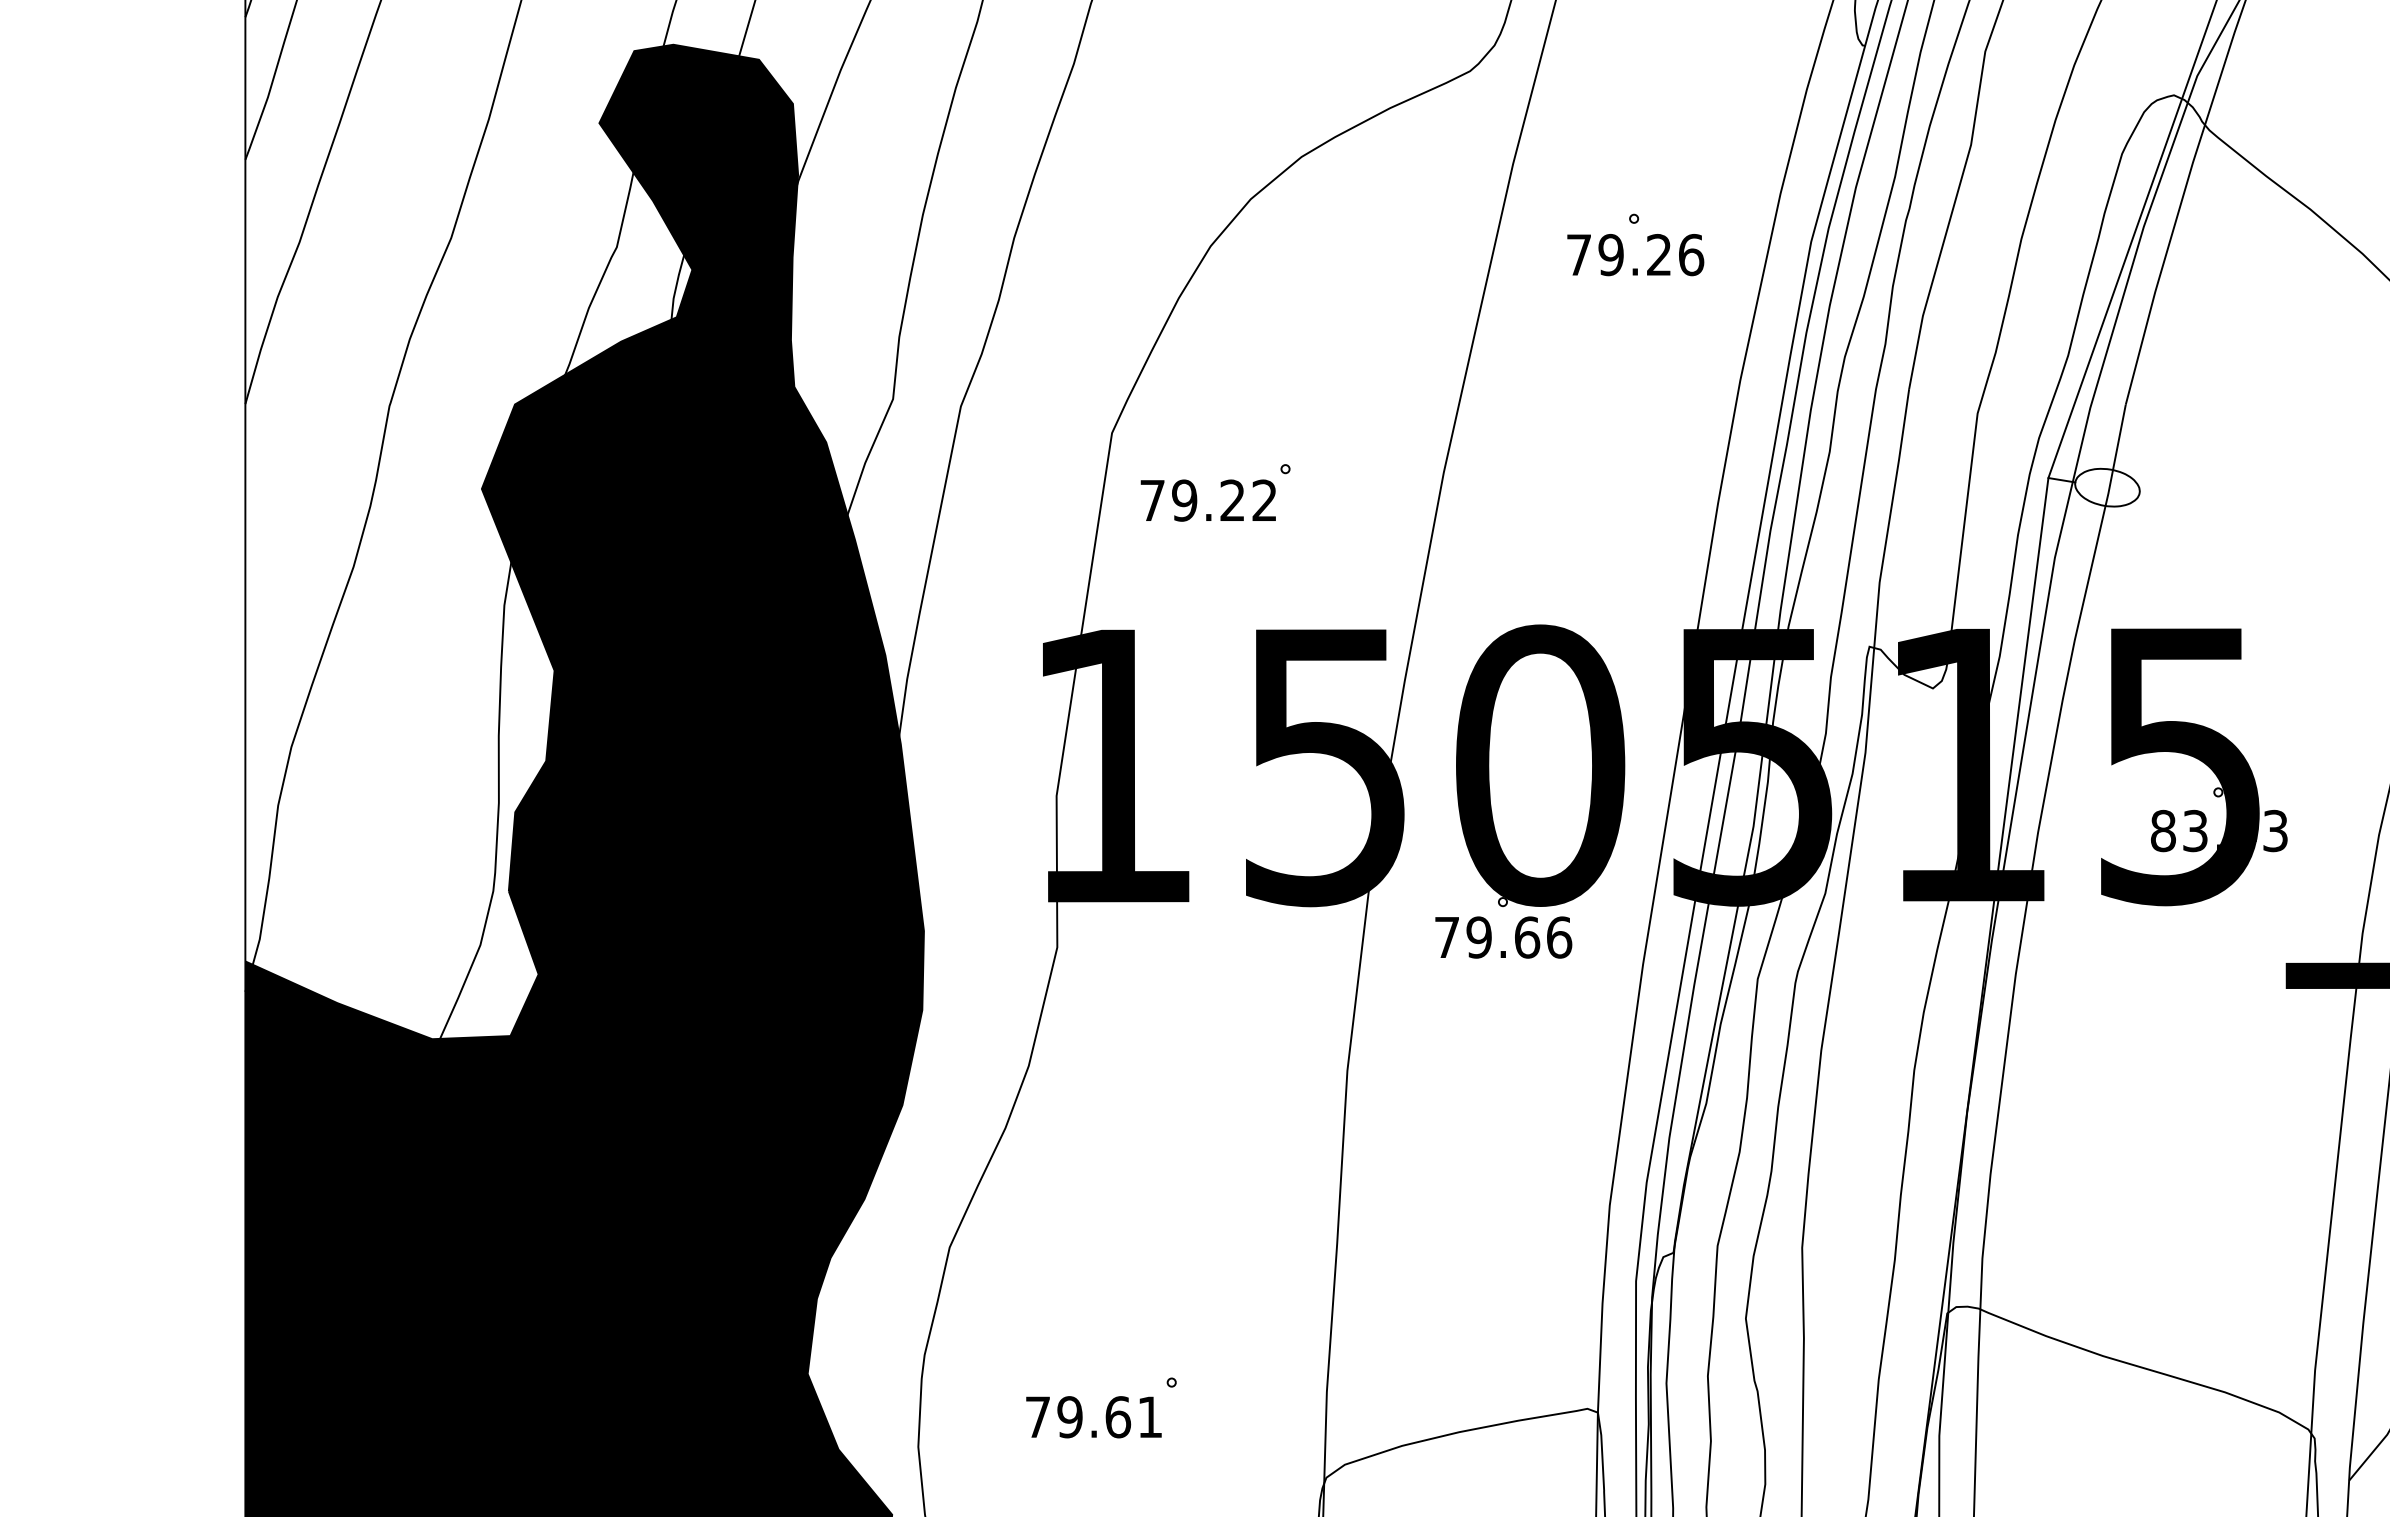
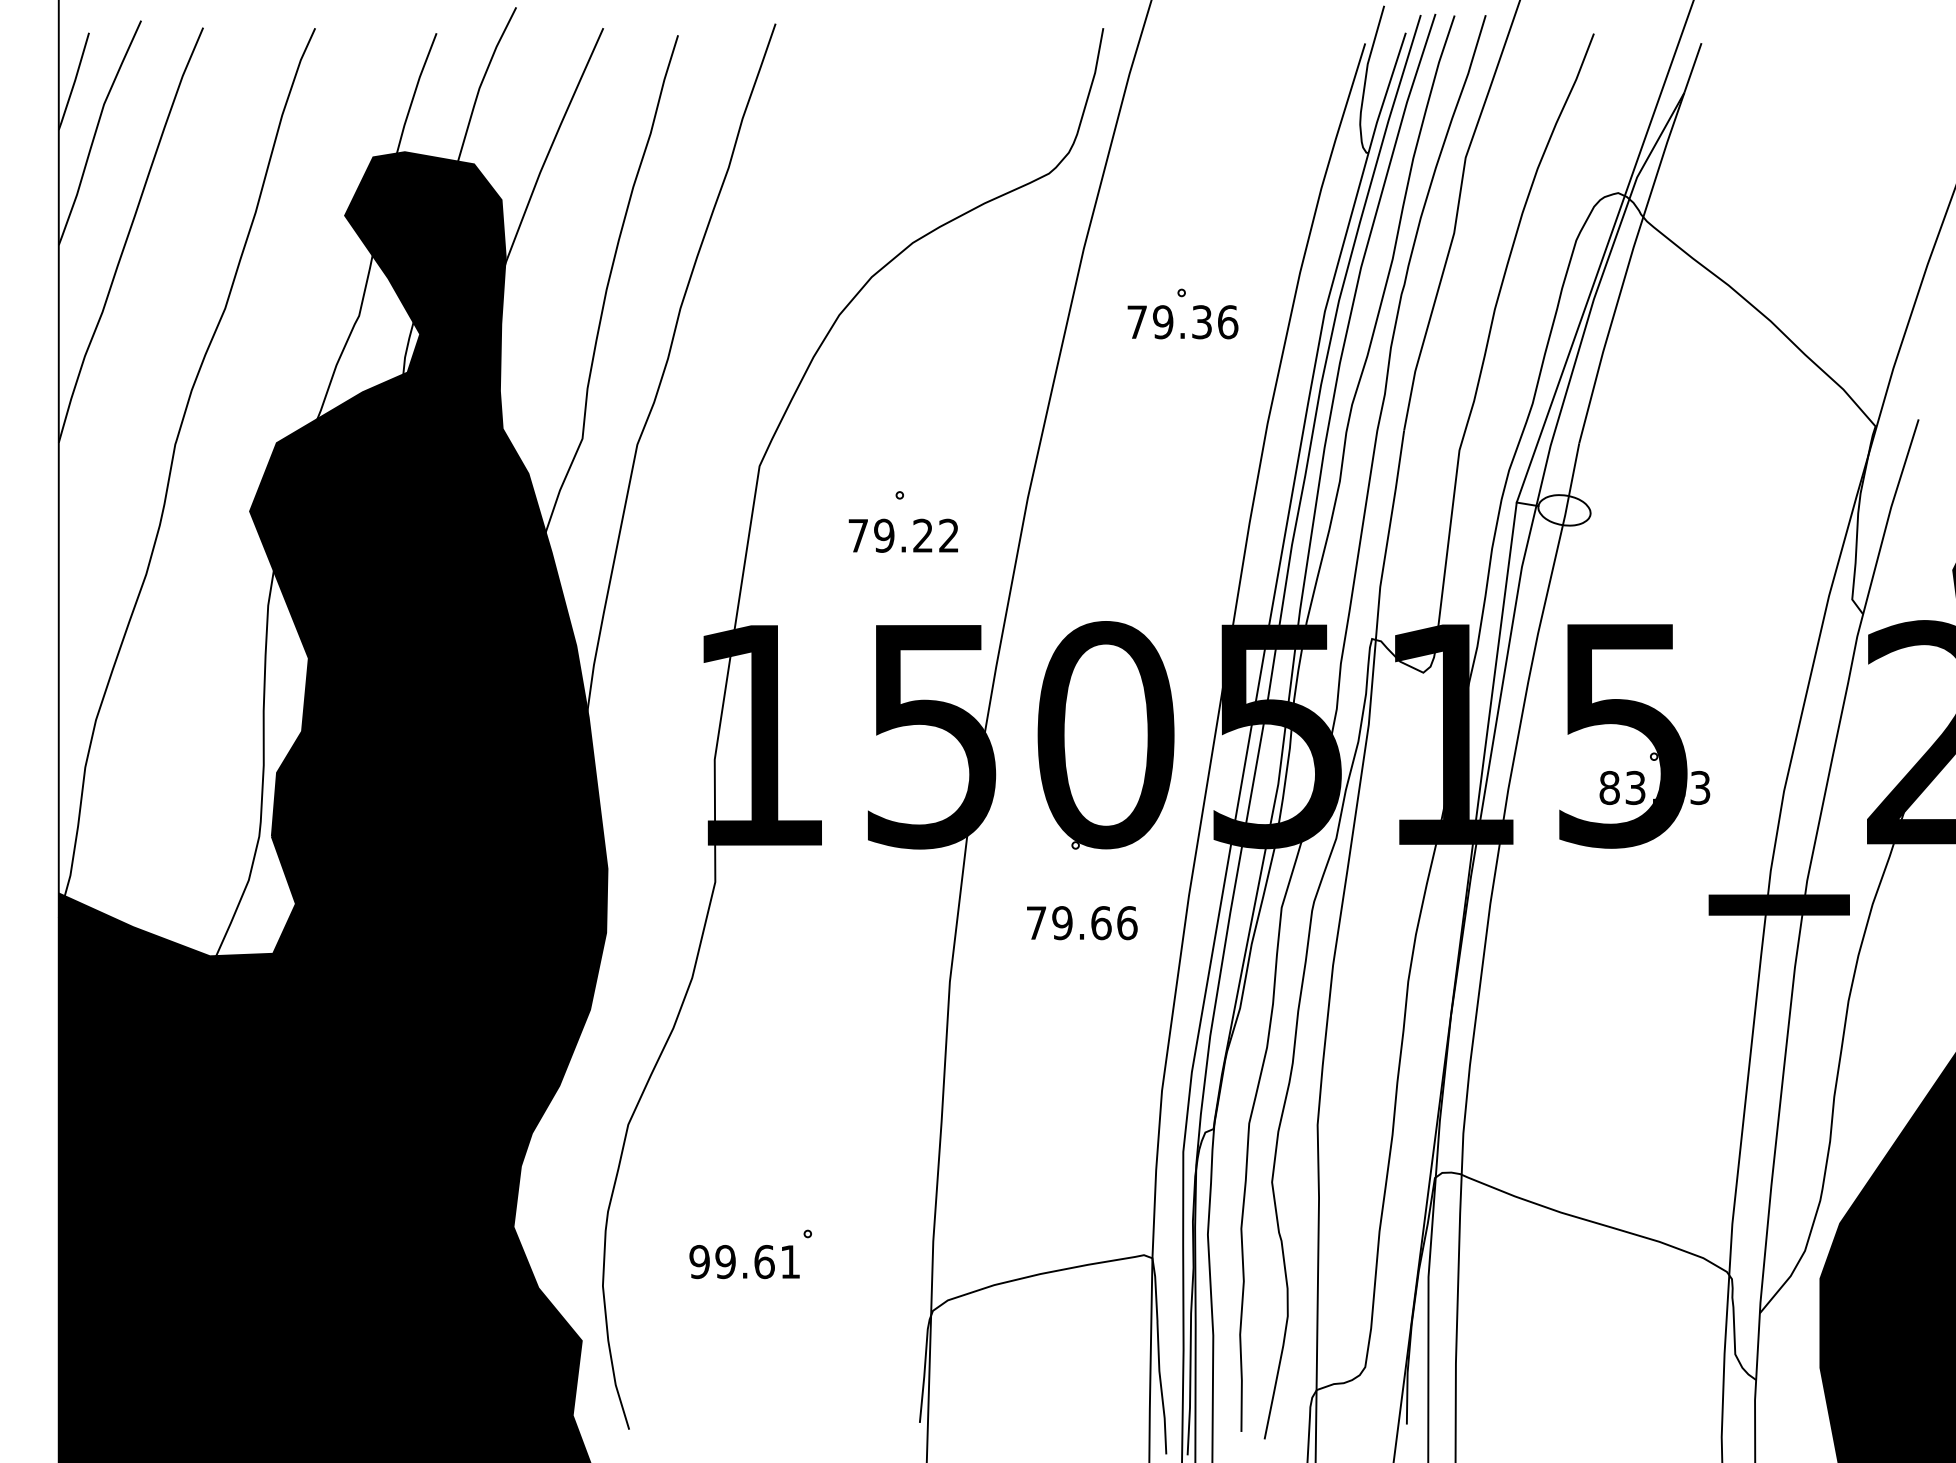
text: (1658, 255) -> (1201, 322), 79.26 -> 79.36
text: (1207, 500) -> (902, 535), moved
text: (1503, 938) -> (1082, 923), moved
text: (1037, 1417) -> (699, 1262), 79.61 -> 99.61

